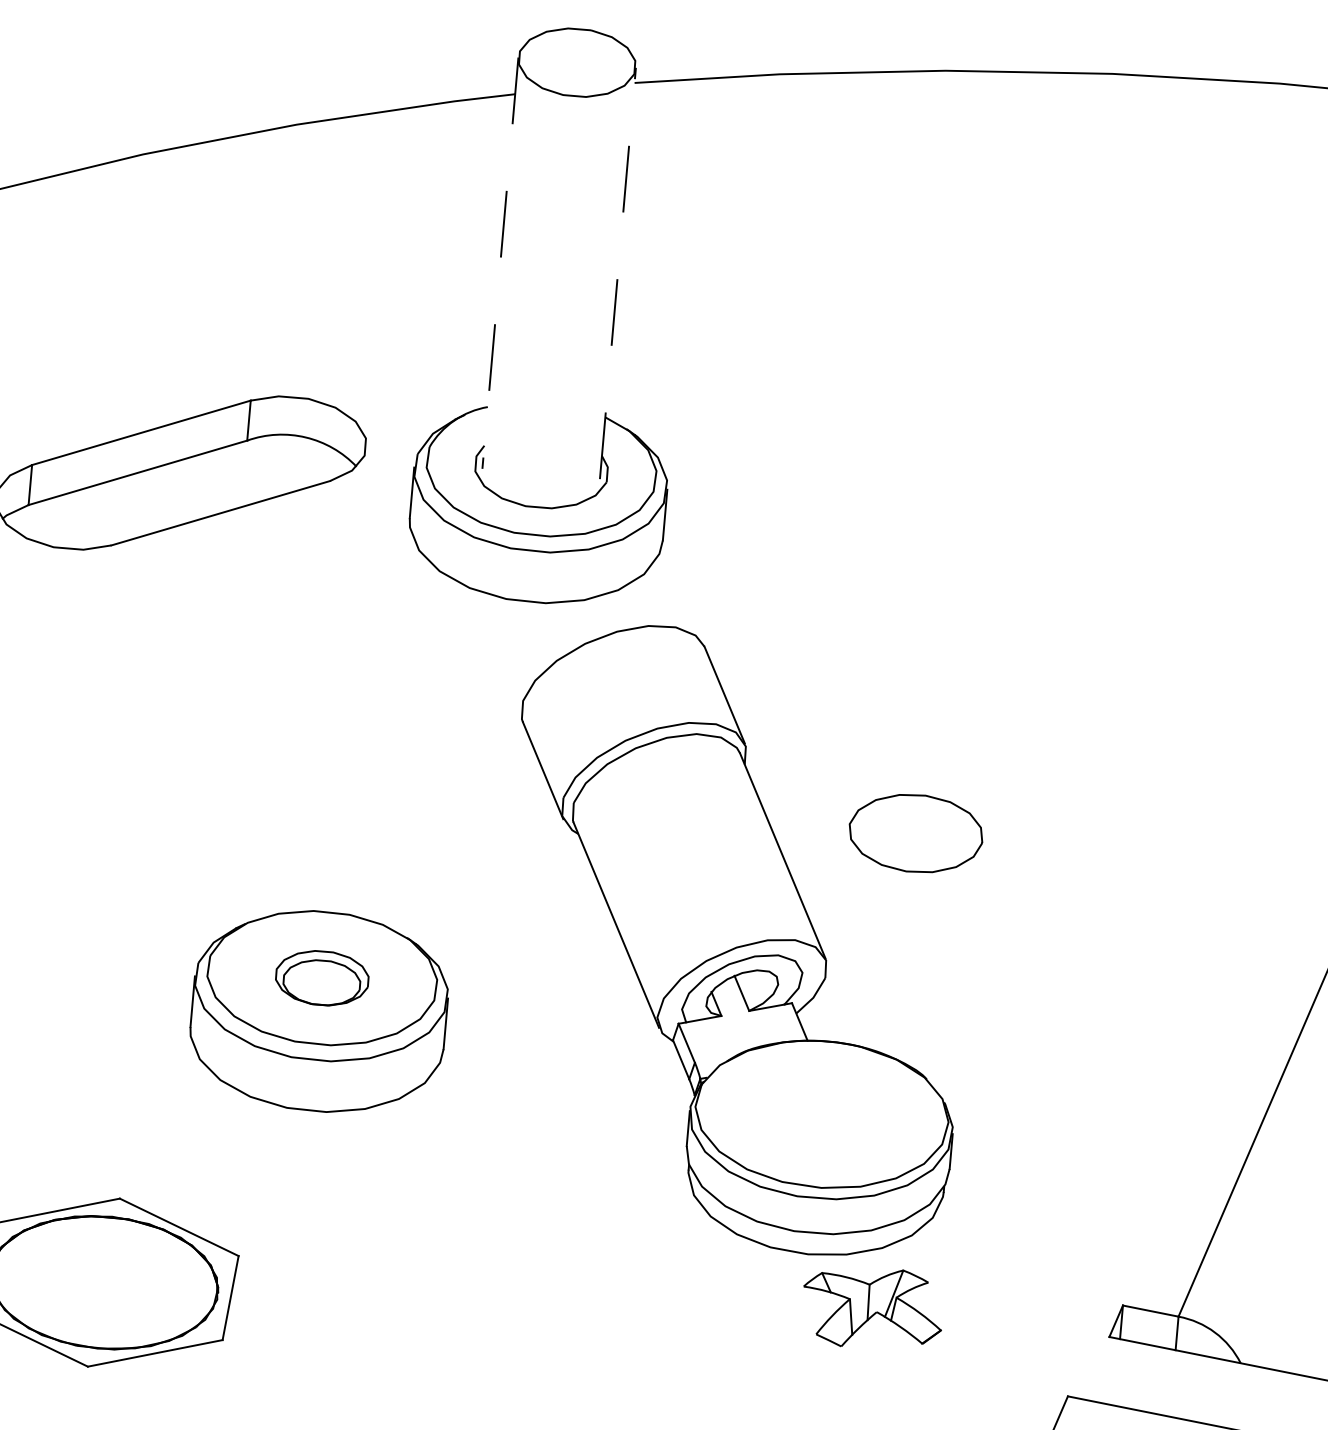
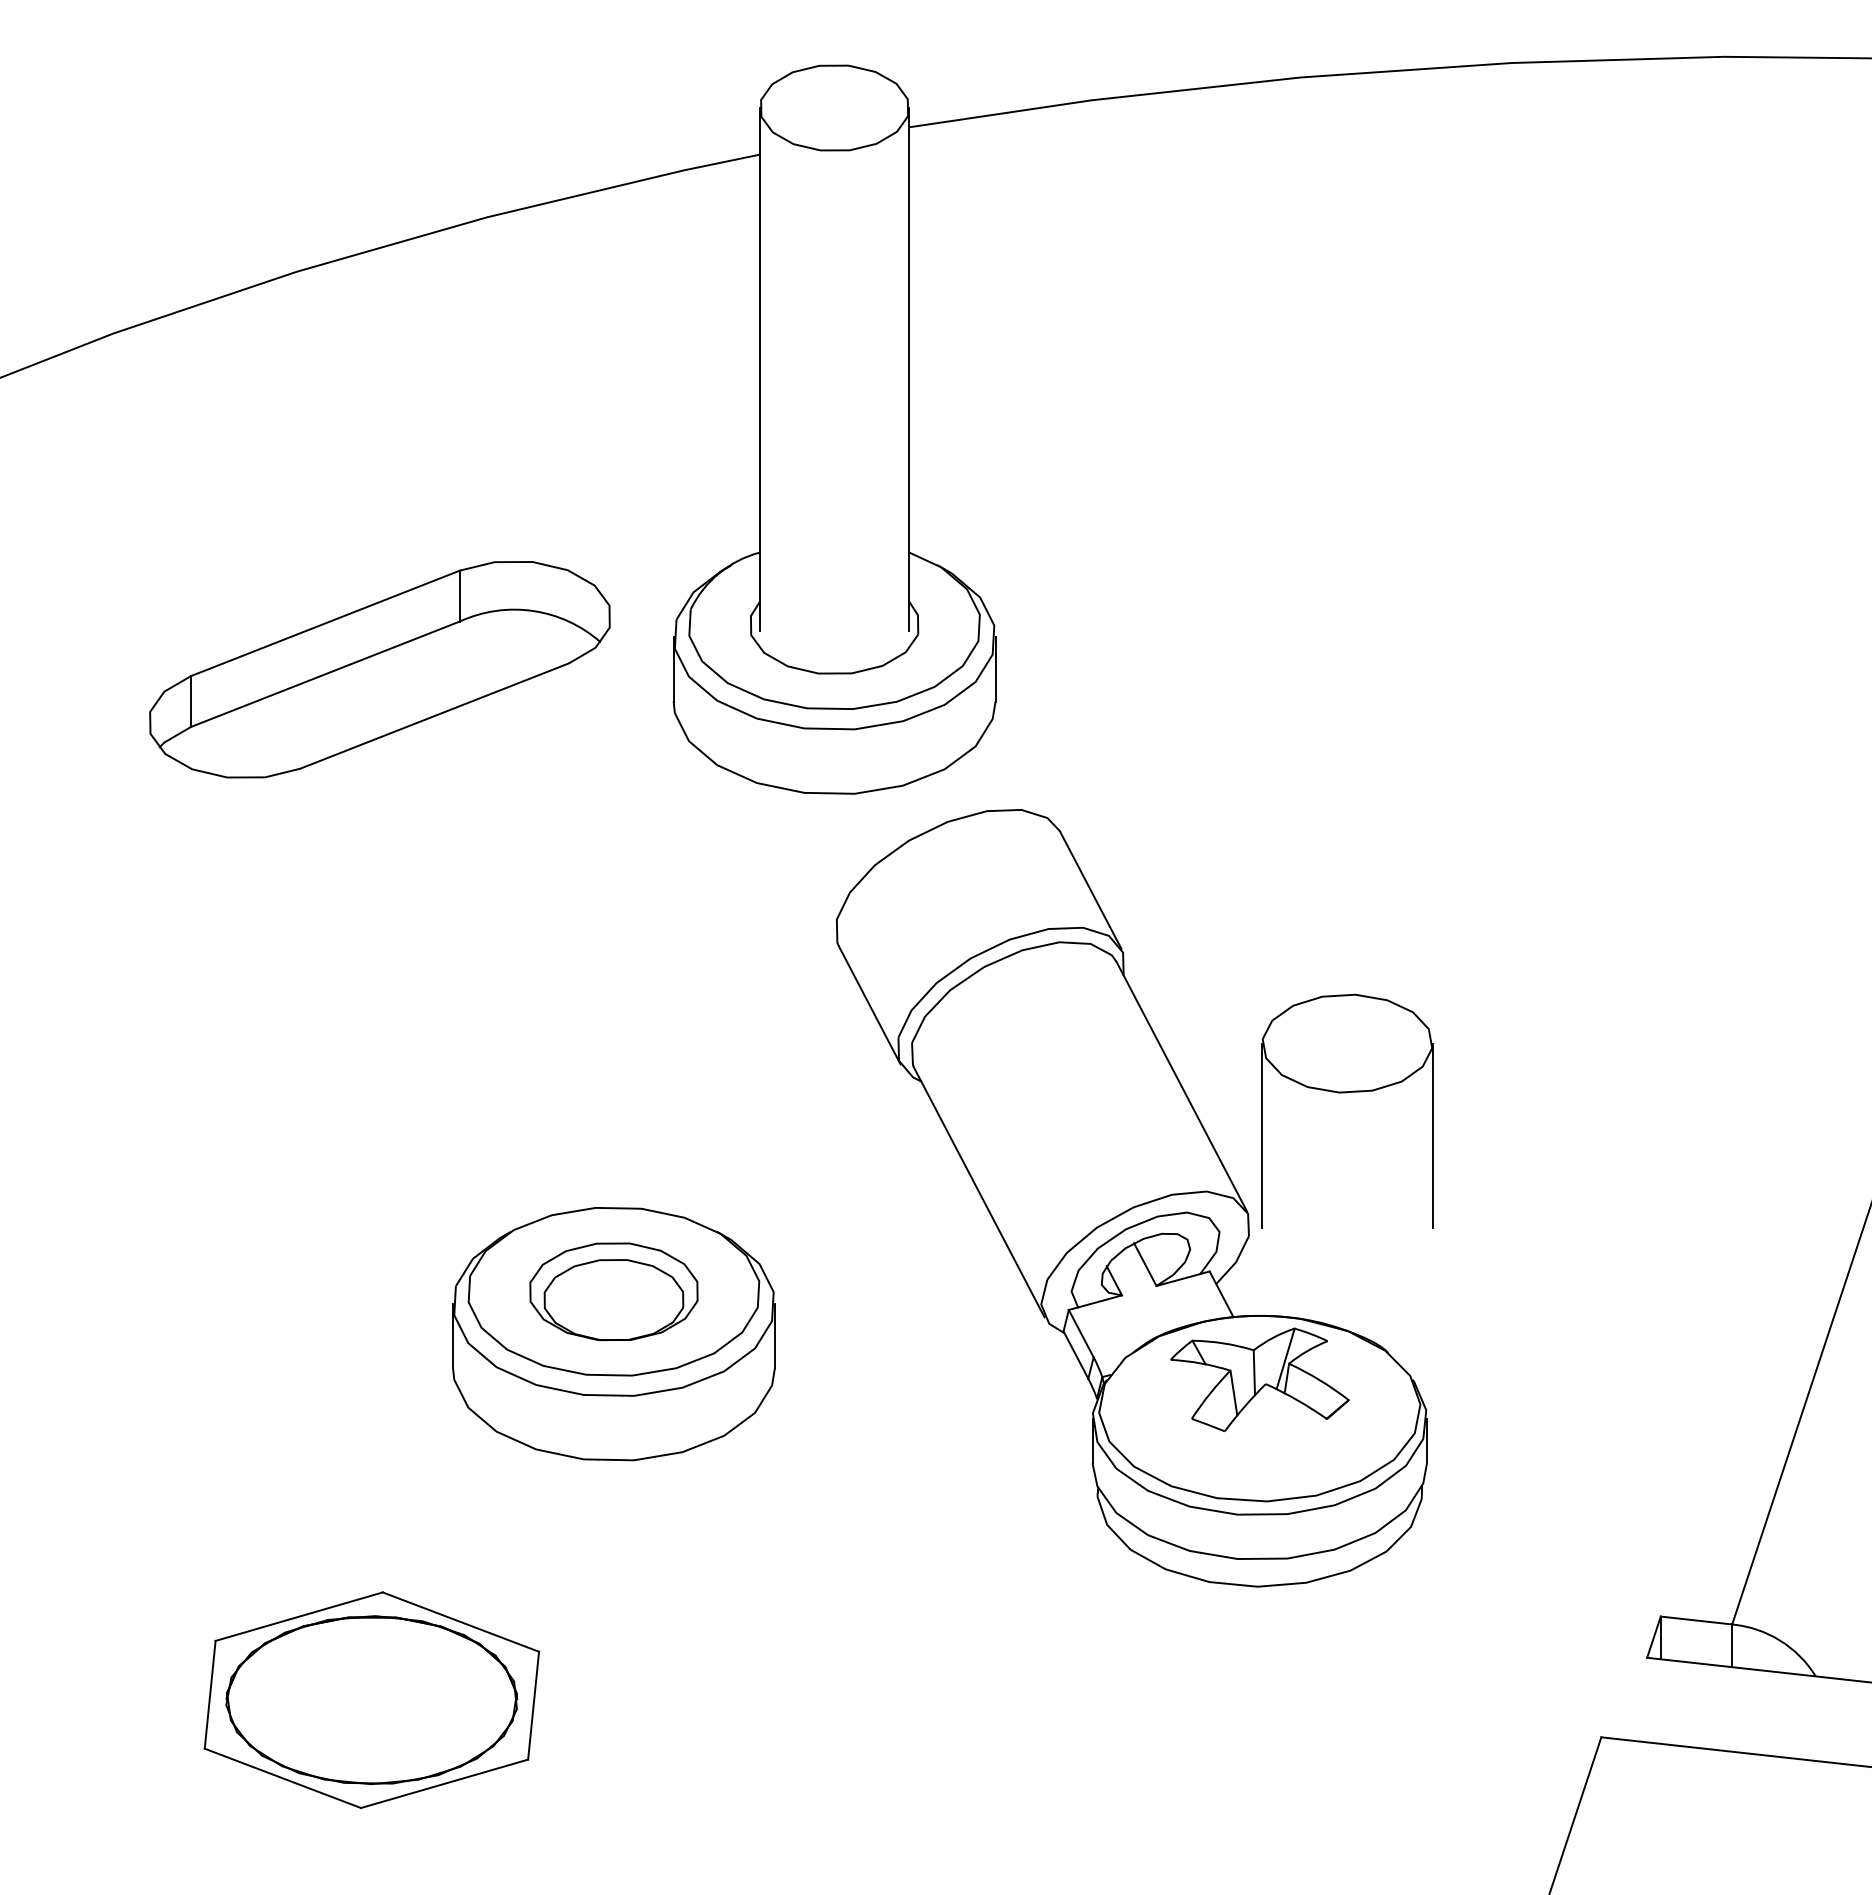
line: (500, 263) -> (759, 369), dashed -> solid
line: (618, 273) -> (909, 369), dashed -> solid
line: (842, 899) -> (1262, 1135), added
line: (976, 911) -> (1432, 1135), added
part: (321, 977) -> (613, 1291), size x1.43
part: (872, 1308) -> (1259, 1379), moved

